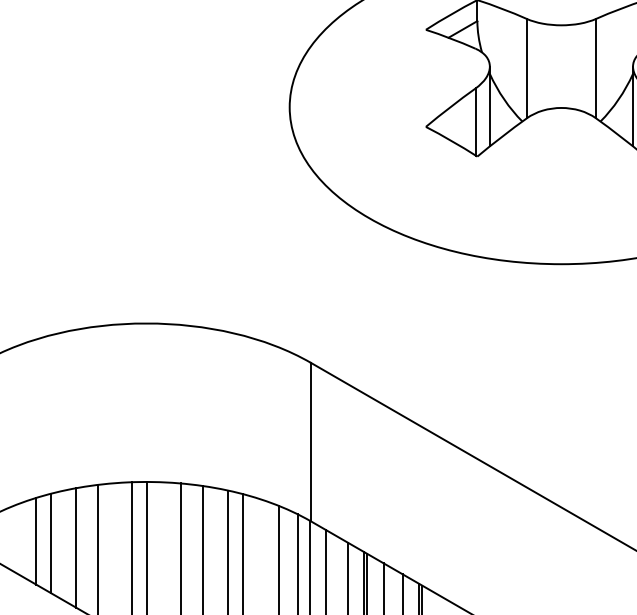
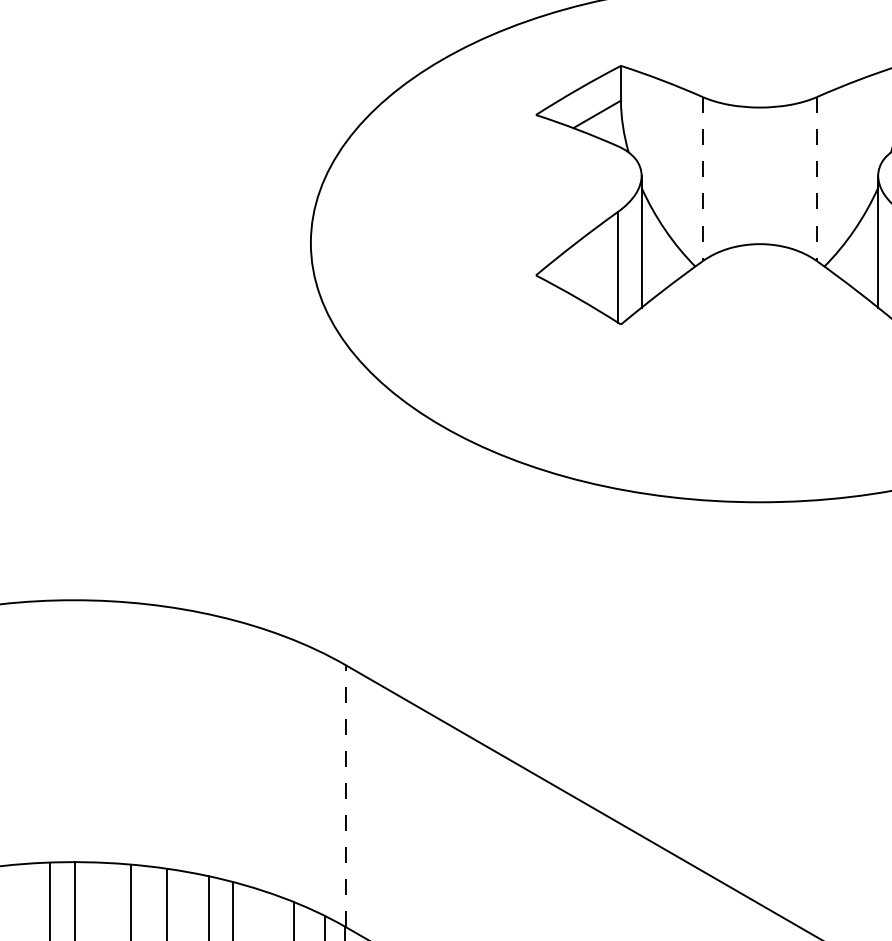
line: (527, 68) -> (703, 178), solid -> dashed
line: (595, 68) -> (816, 178), solid -> dashed
line: (310, 441) -> (345, 795), solid -> dashed

